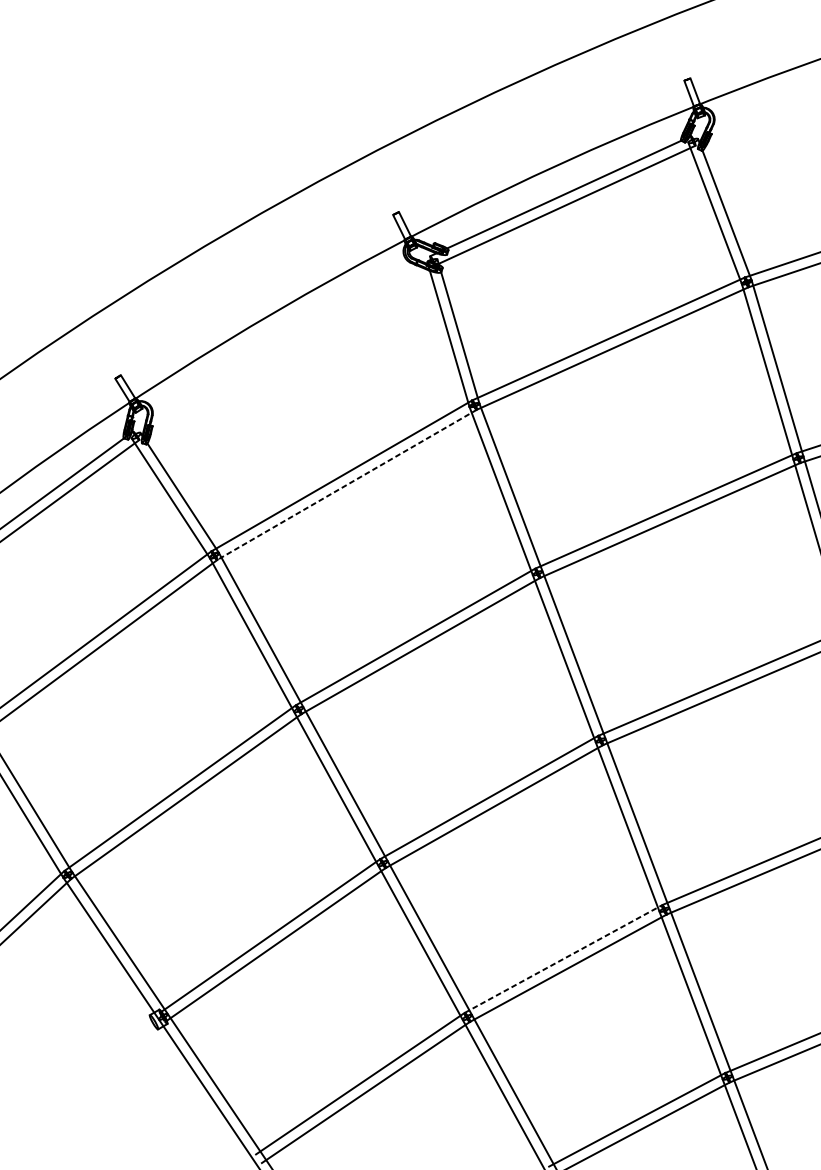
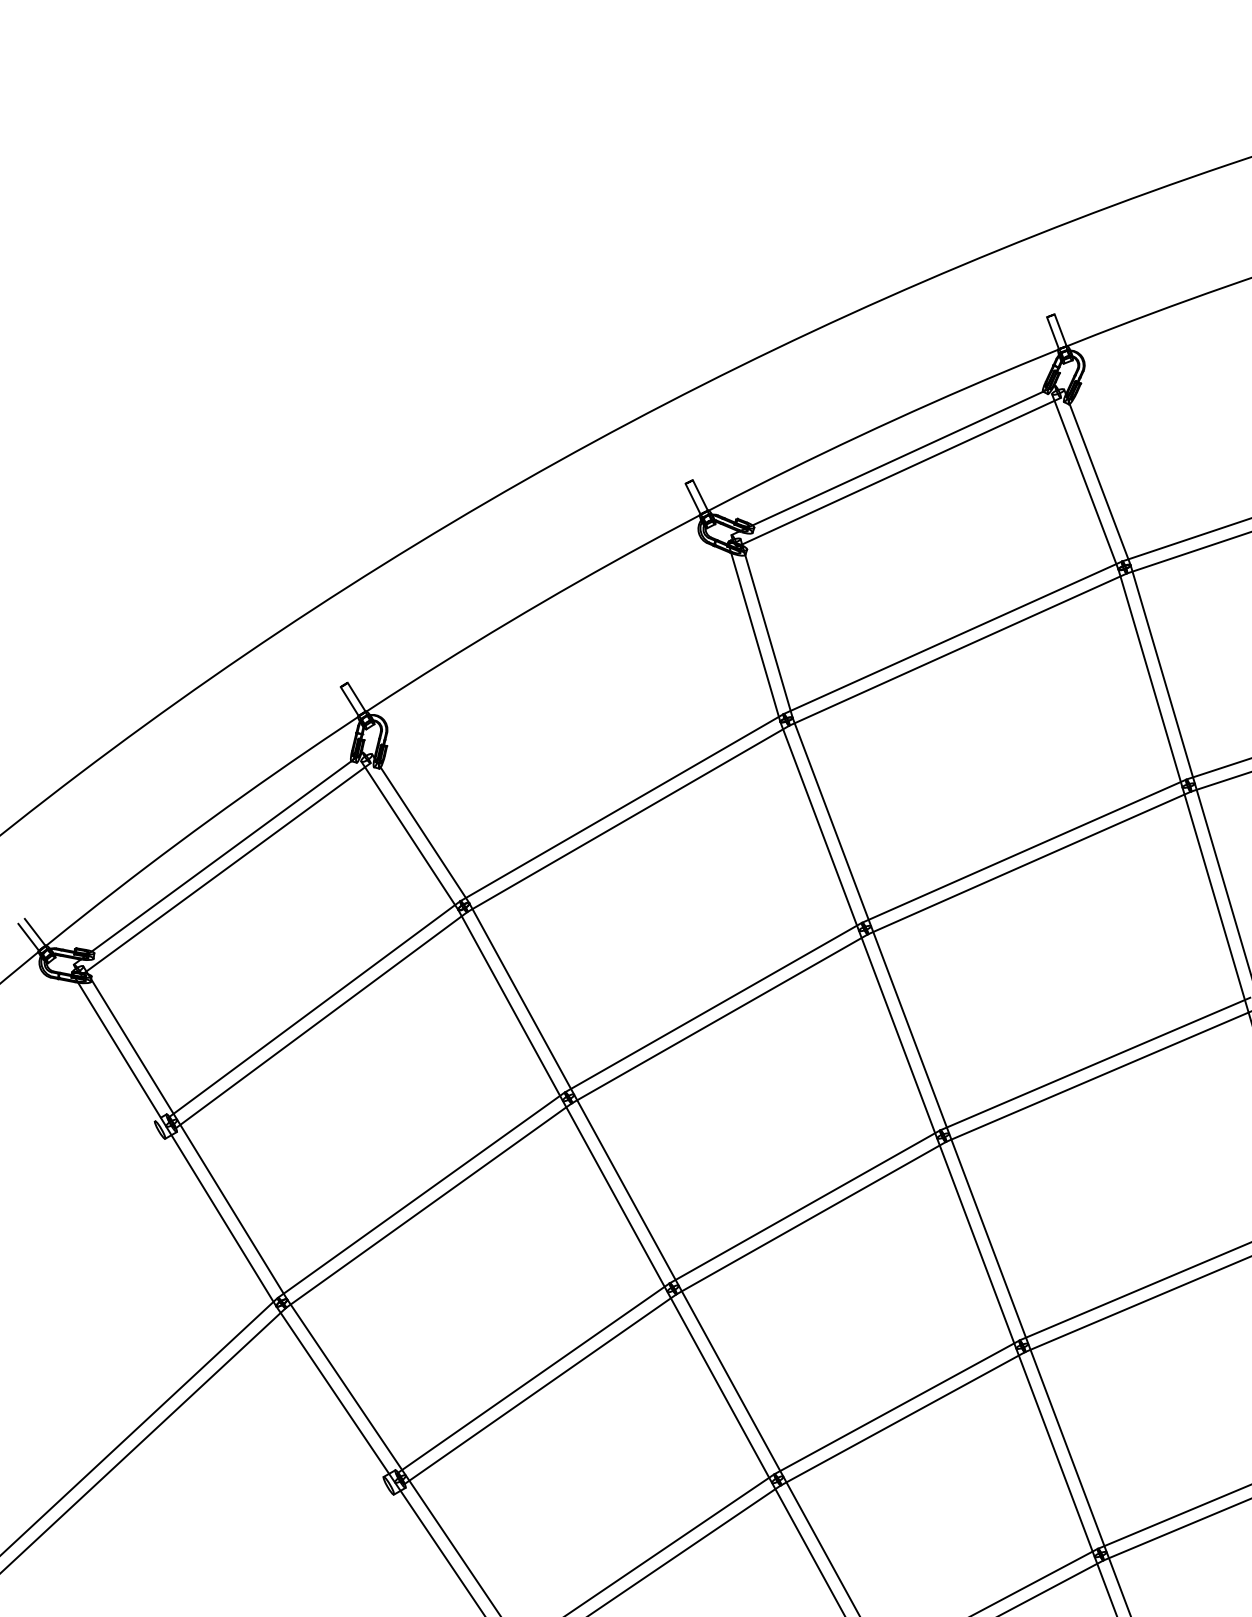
line: (347, 485) -> (628, 819), dashed -> solid
line: (563, 959) -> (897, 1407), dashed -> solid

